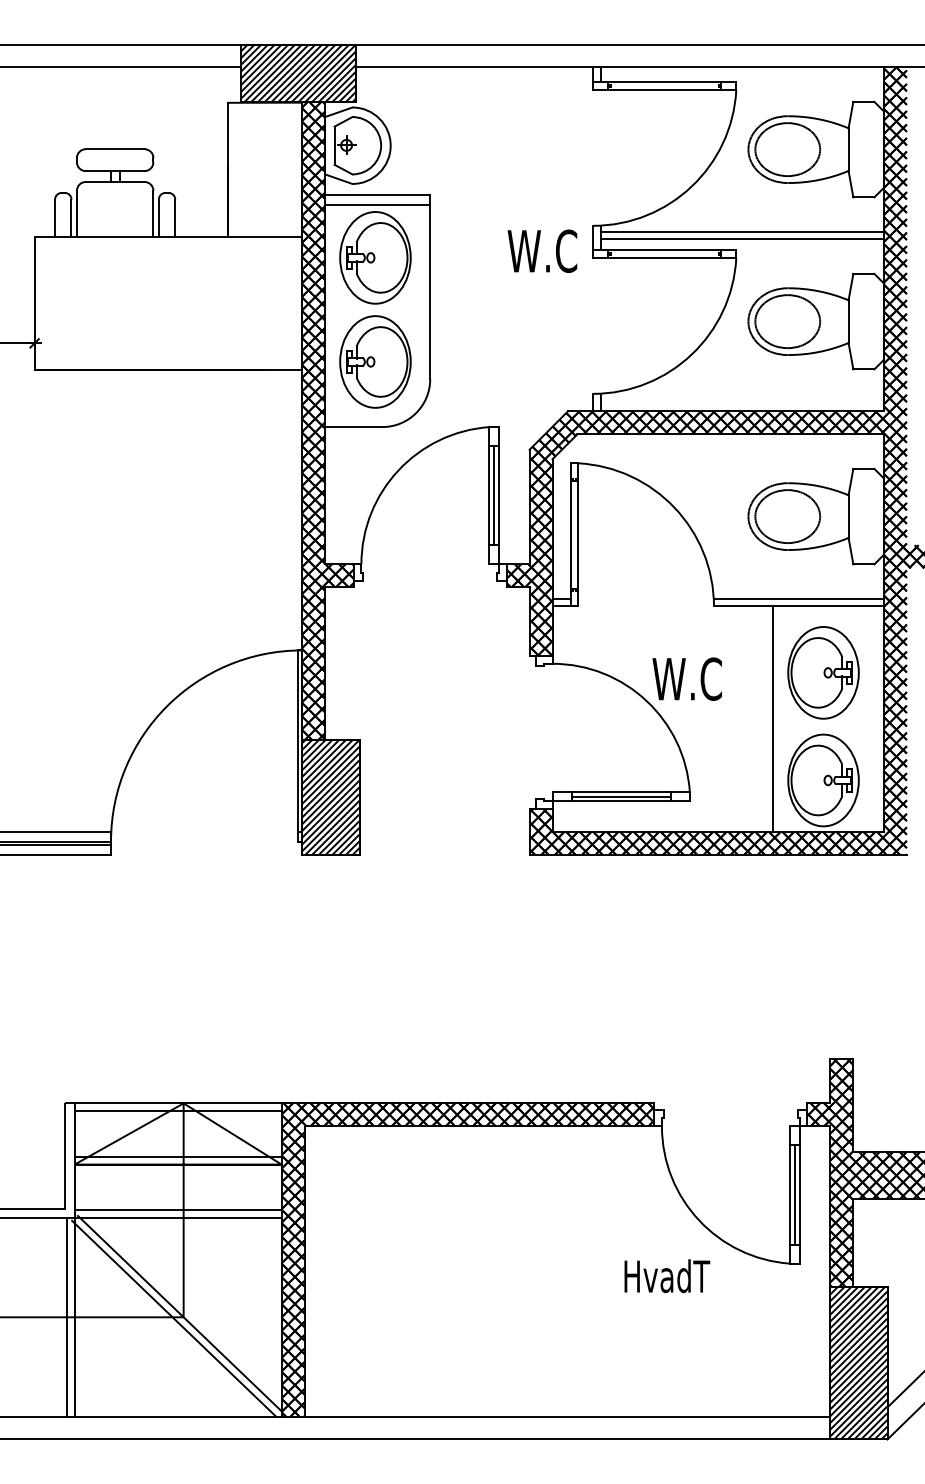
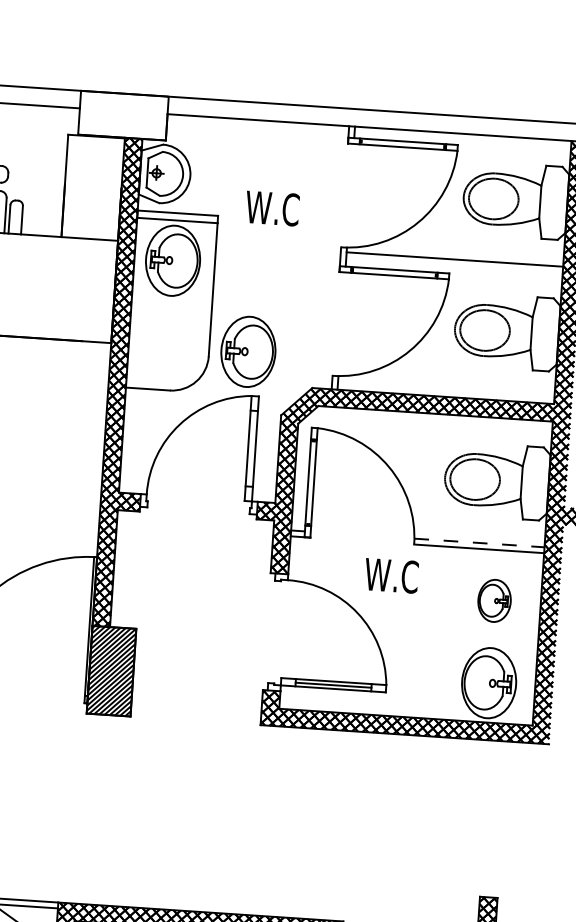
hatch: (298, 72) -> (123, 115), removed
line: (741, 239) -> (453, 265), removed
text: (542, 250) -> (272, 207), moved
part: (375, 361) -> (248, 351), moved
line: (494, 495) -> (252, 448), removed
line: (799, 598) -> (479, 542), solid -> dashed
part: (823, 672) -> (494, 600), size x0.6
text: (686, 678) -> (391, 575), moved
line: (772, 718) -> (453, 633), removed

